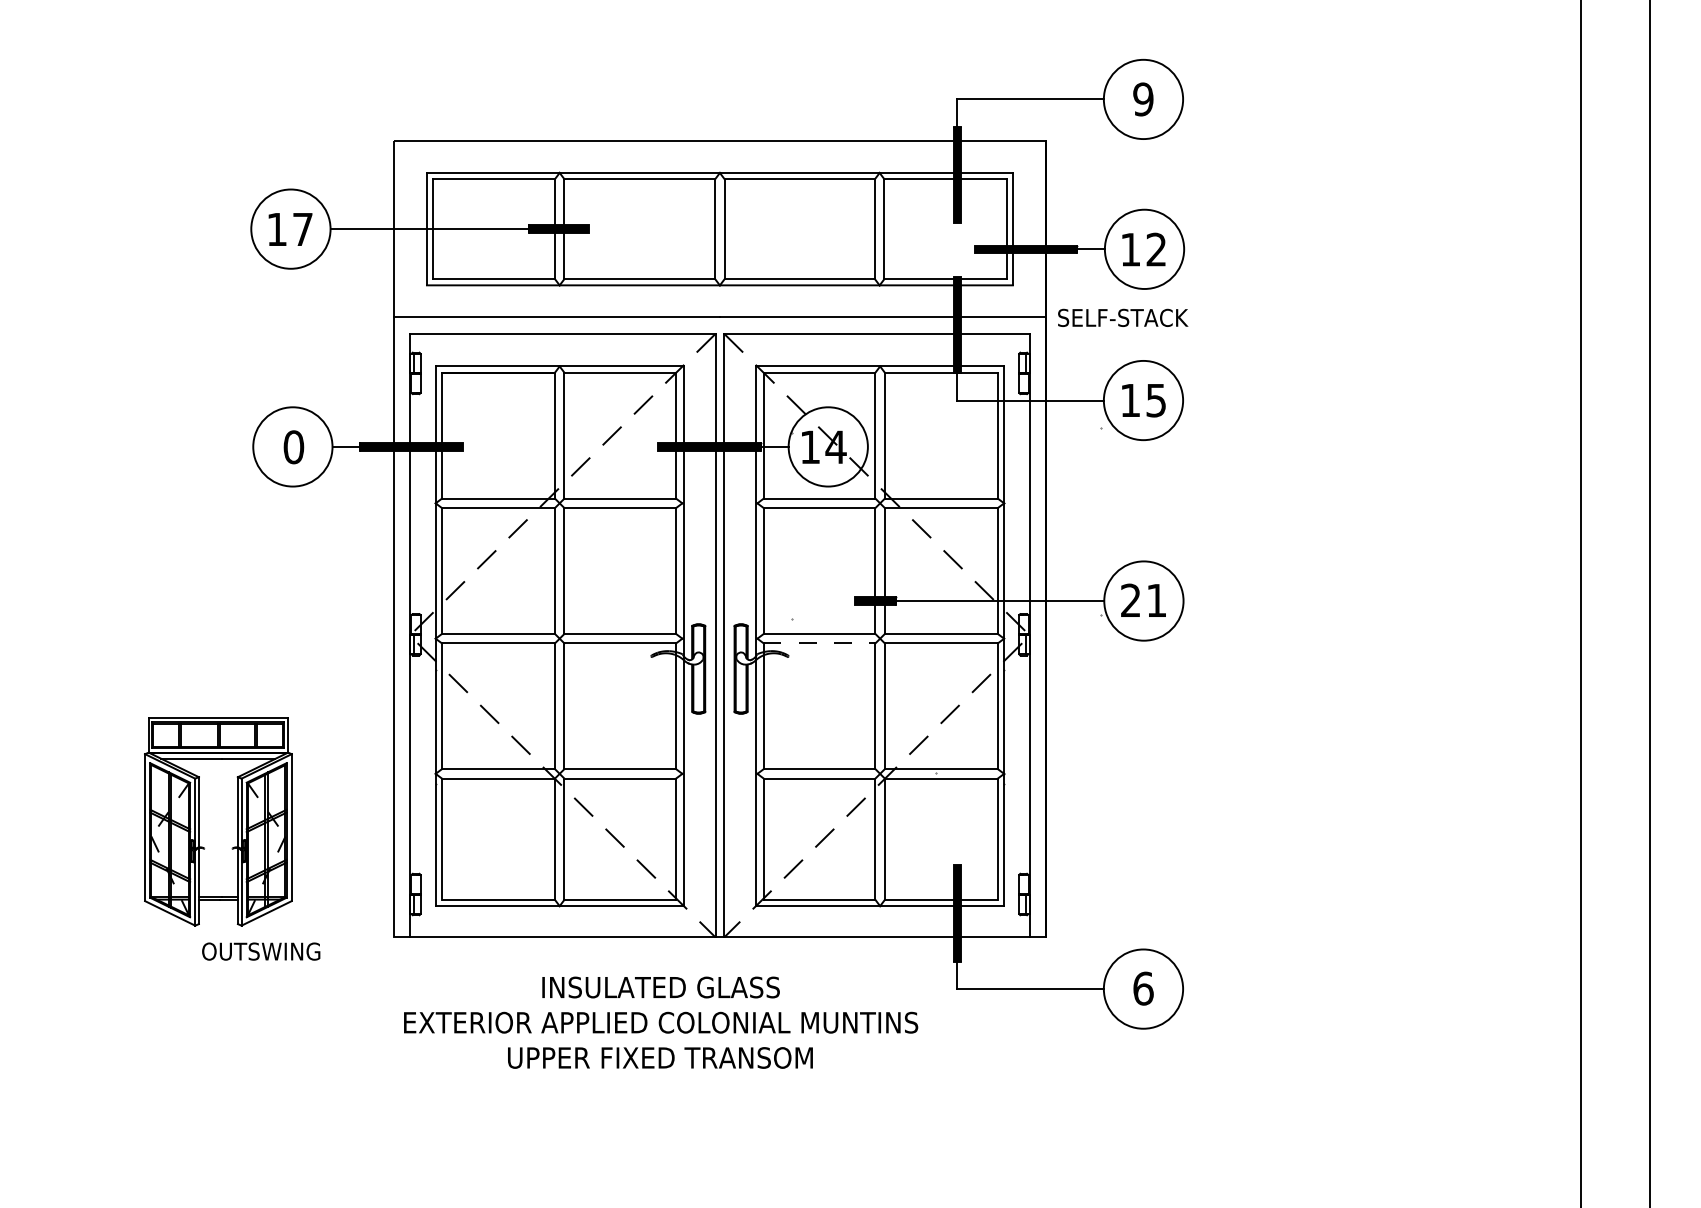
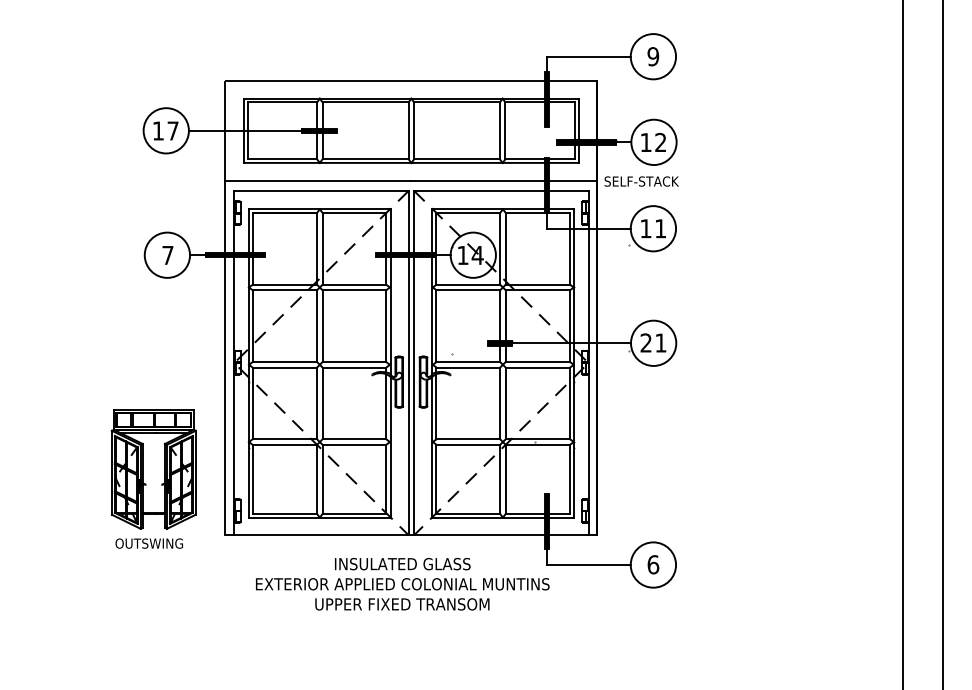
text: (1155, 400) -> (660, 228), 15 -> 11
text: (293, 447) -> (167, 255), 0 -> 7
line: (819, 643) -> (468, 367), dashed -> solid
part: (217, 821) -> (153, 469), moved
text: (660, 1023) -> (402, 584), moved

